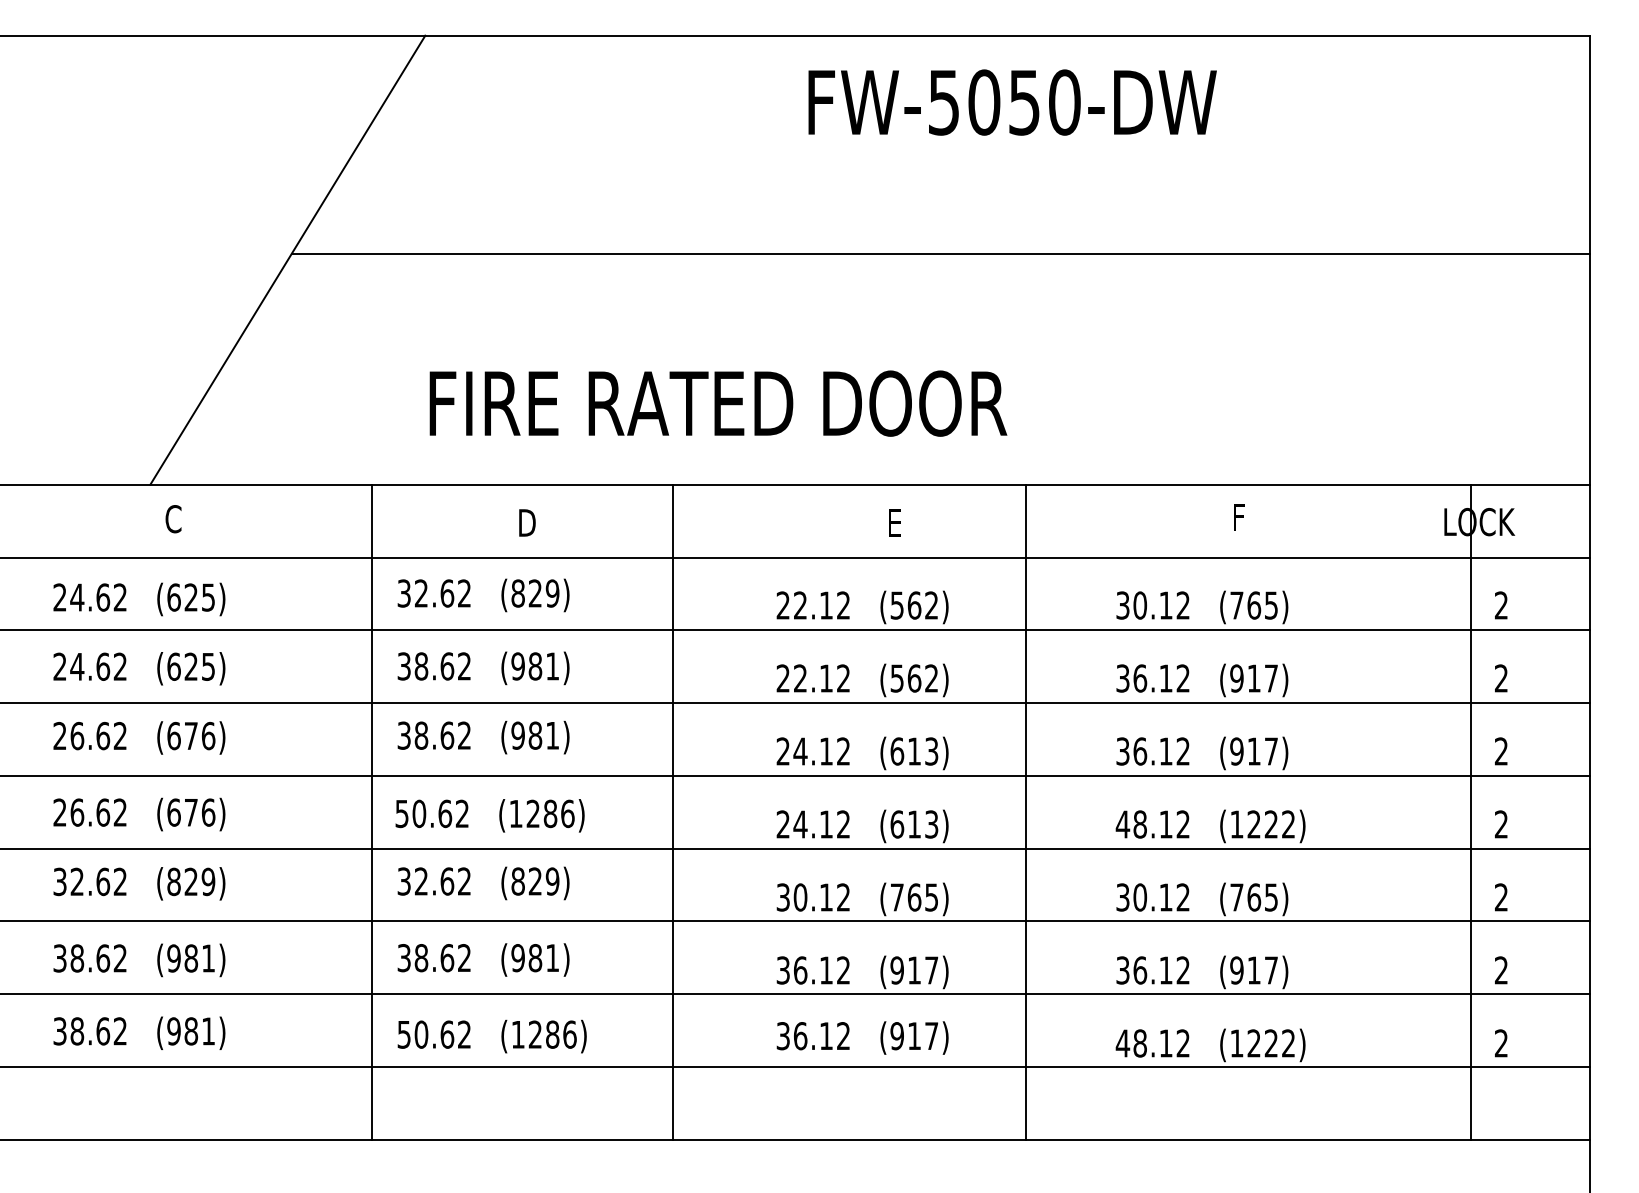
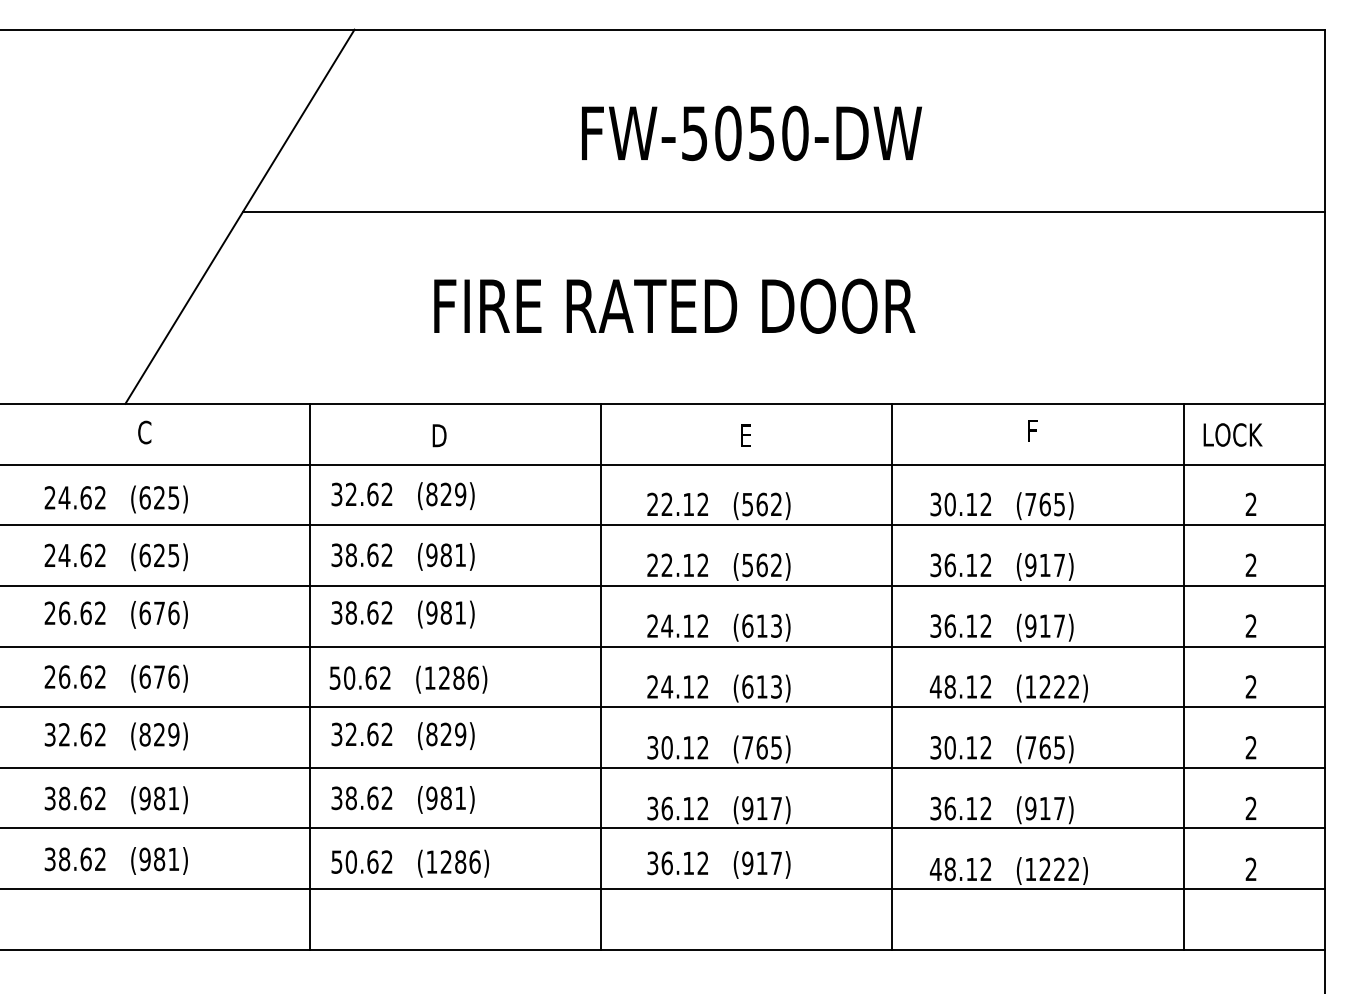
text: (1012, 102) -> (751, 133), moved
text: (718, 402) -> (674, 305), moved
line: (673, 811) -> (601, 676), moved
line: (1026, 811) -> (892, 676), moved
line: (1470, 811) -> (1183, 676), moved

